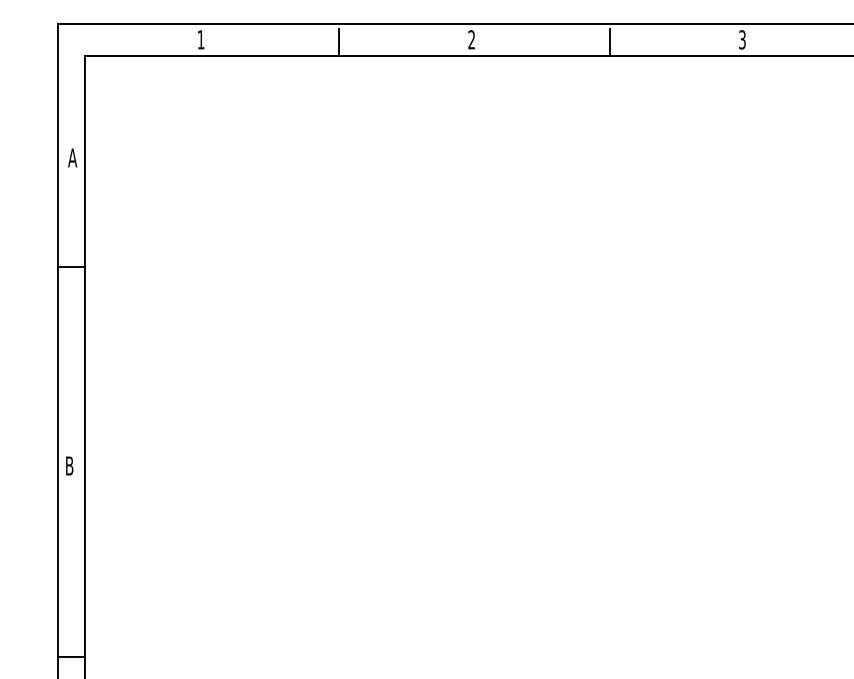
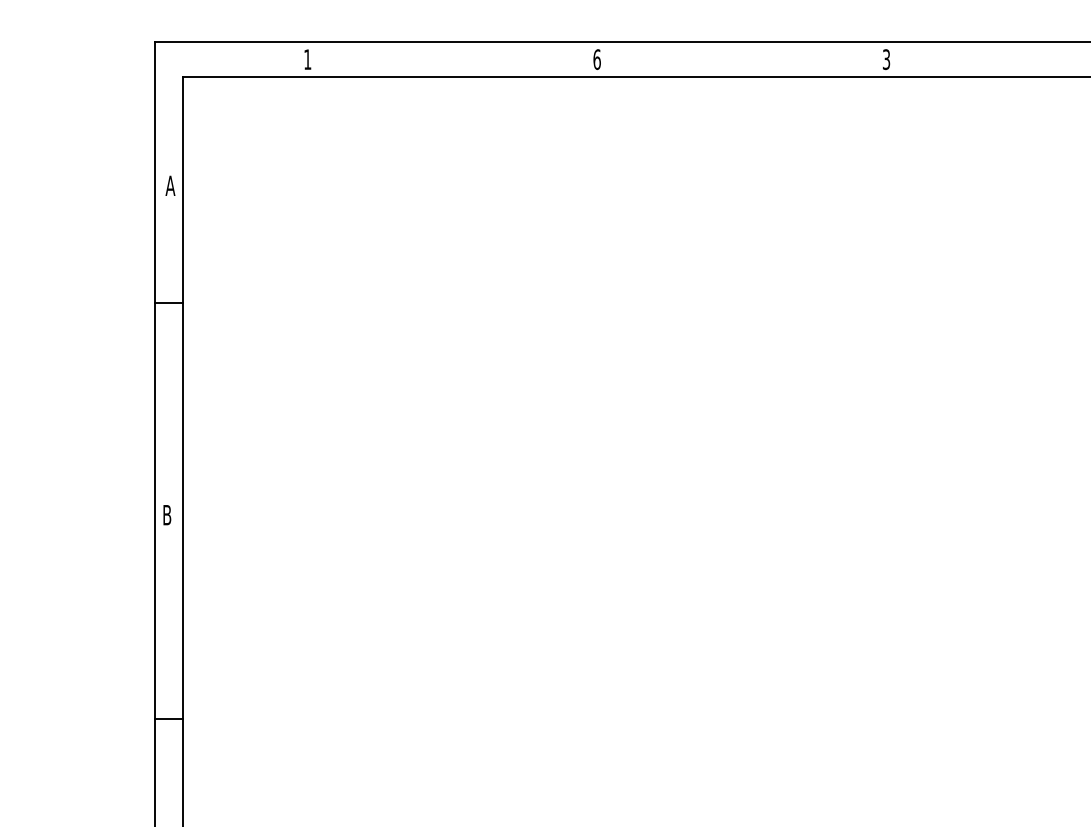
text: (471, 39) -> (596, 59), 2 -> 6
line: (339, 42) -> (455, 62), removed
line: (609, 42) -> (744, 62), removed

